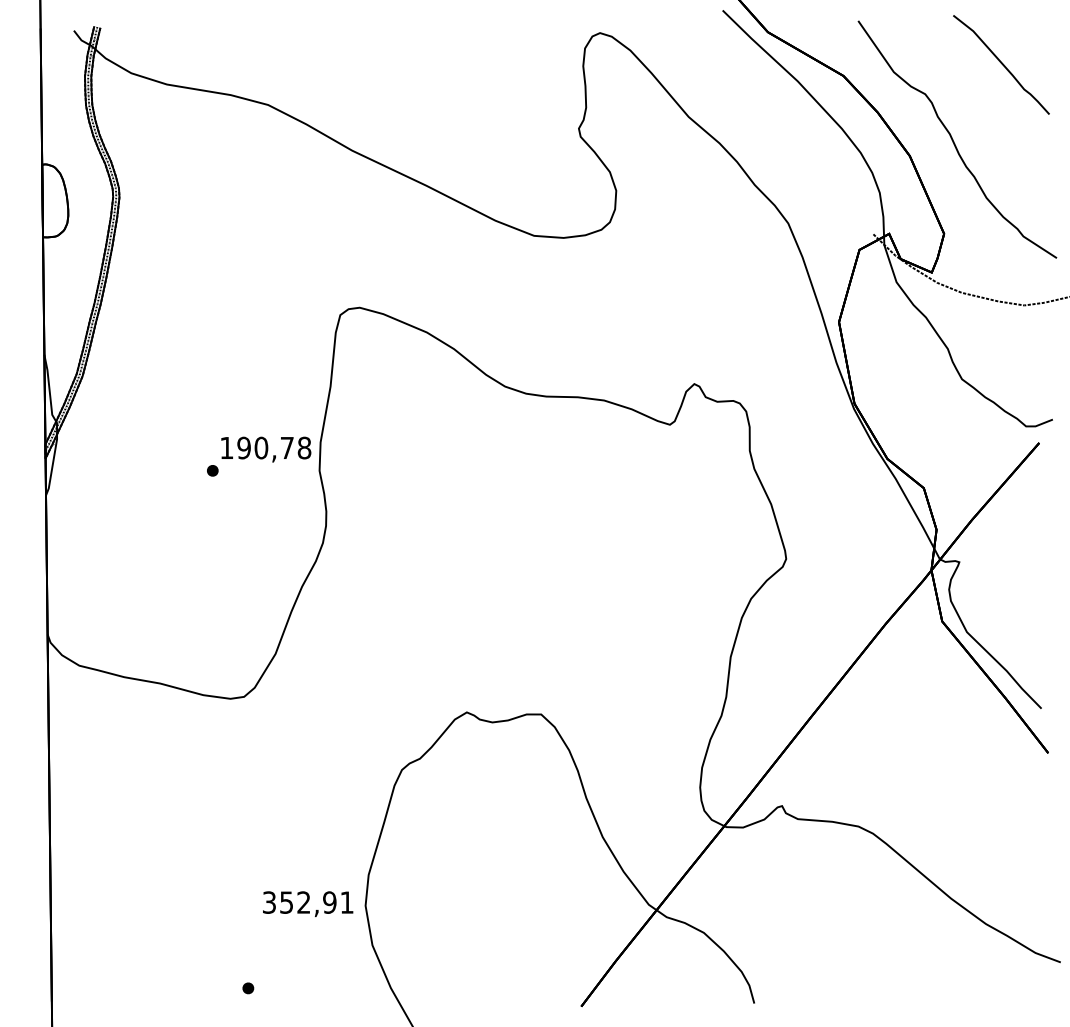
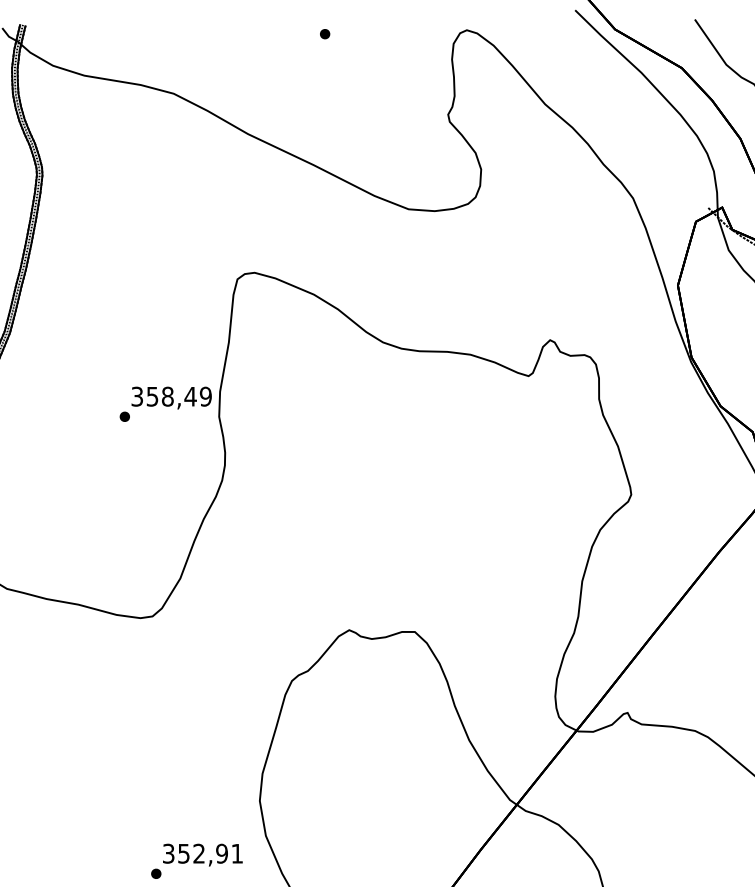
part: (439, 37) -> (325, 34), added
text: (265, 447) -> (171, 396), 190,78 -> 358,49
text: (308, 904) -> (203, 855), moved

